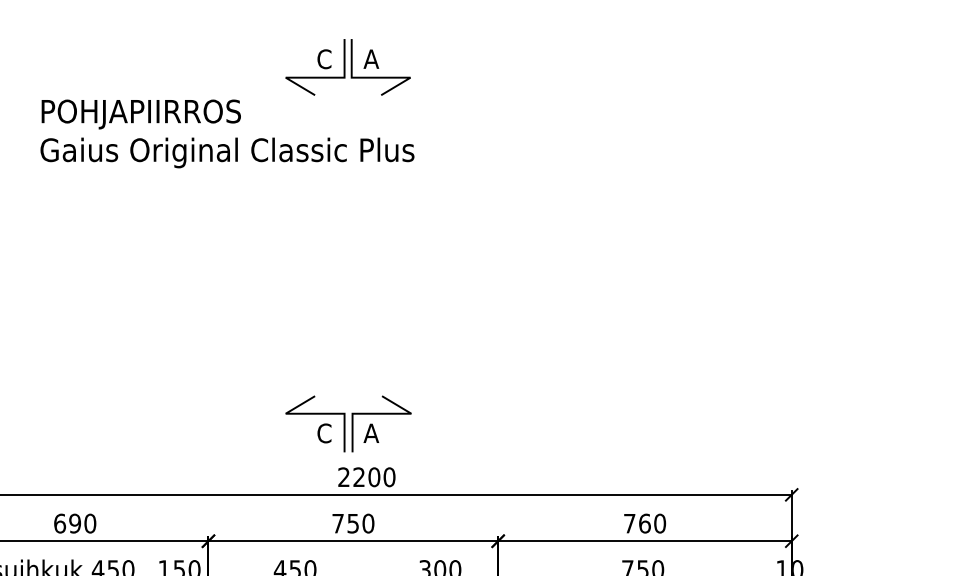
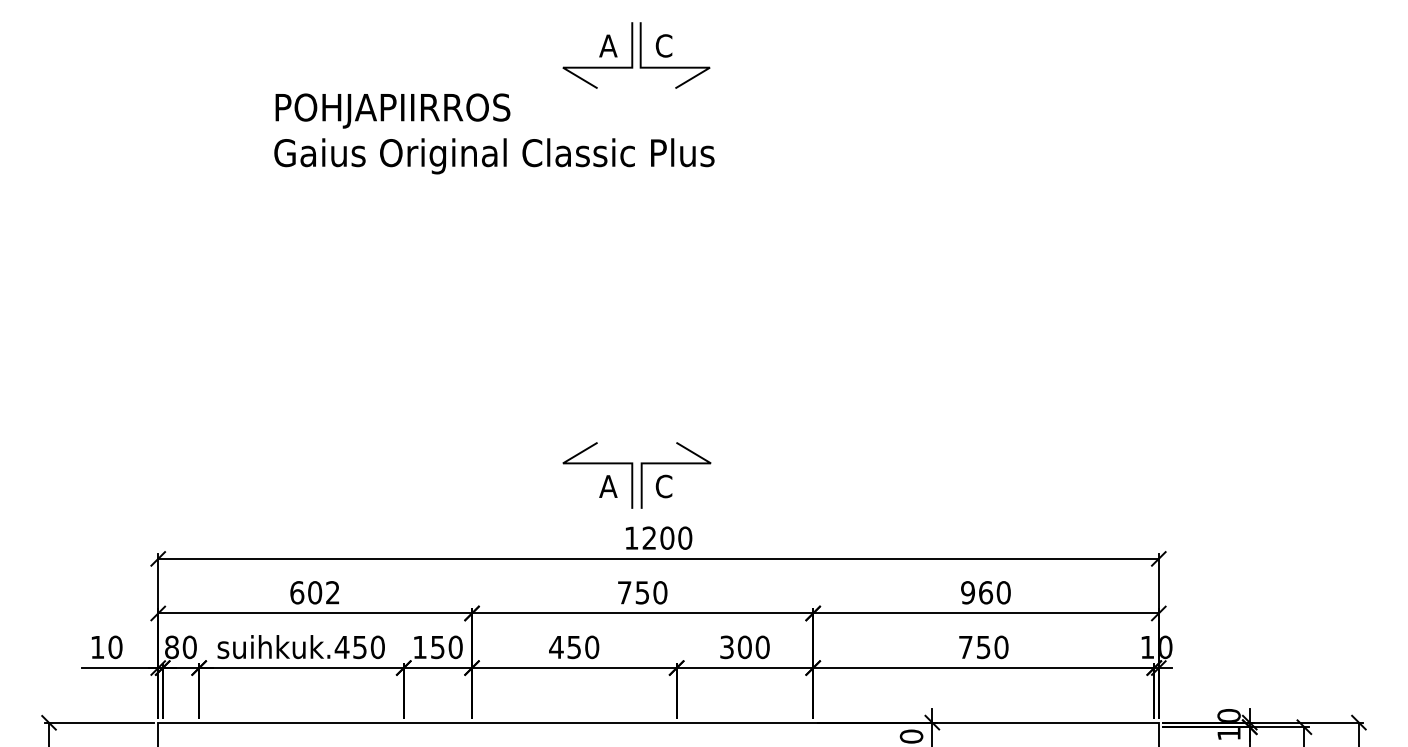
text: (324, 58) -> (608, 45), C -> A
text: (371, 58) -> (663, 45), A -> C
text: (324, 433) -> (608, 486), C -> A
text: (371, 433) -> (663, 486), A -> C
text: (343, 476) -> (631, 537), 2200 -> 1200
text: (82, 523) -> (323, 592), 690 -> 602
text: (629, 523) -> (967, 592), 760 -> 960

